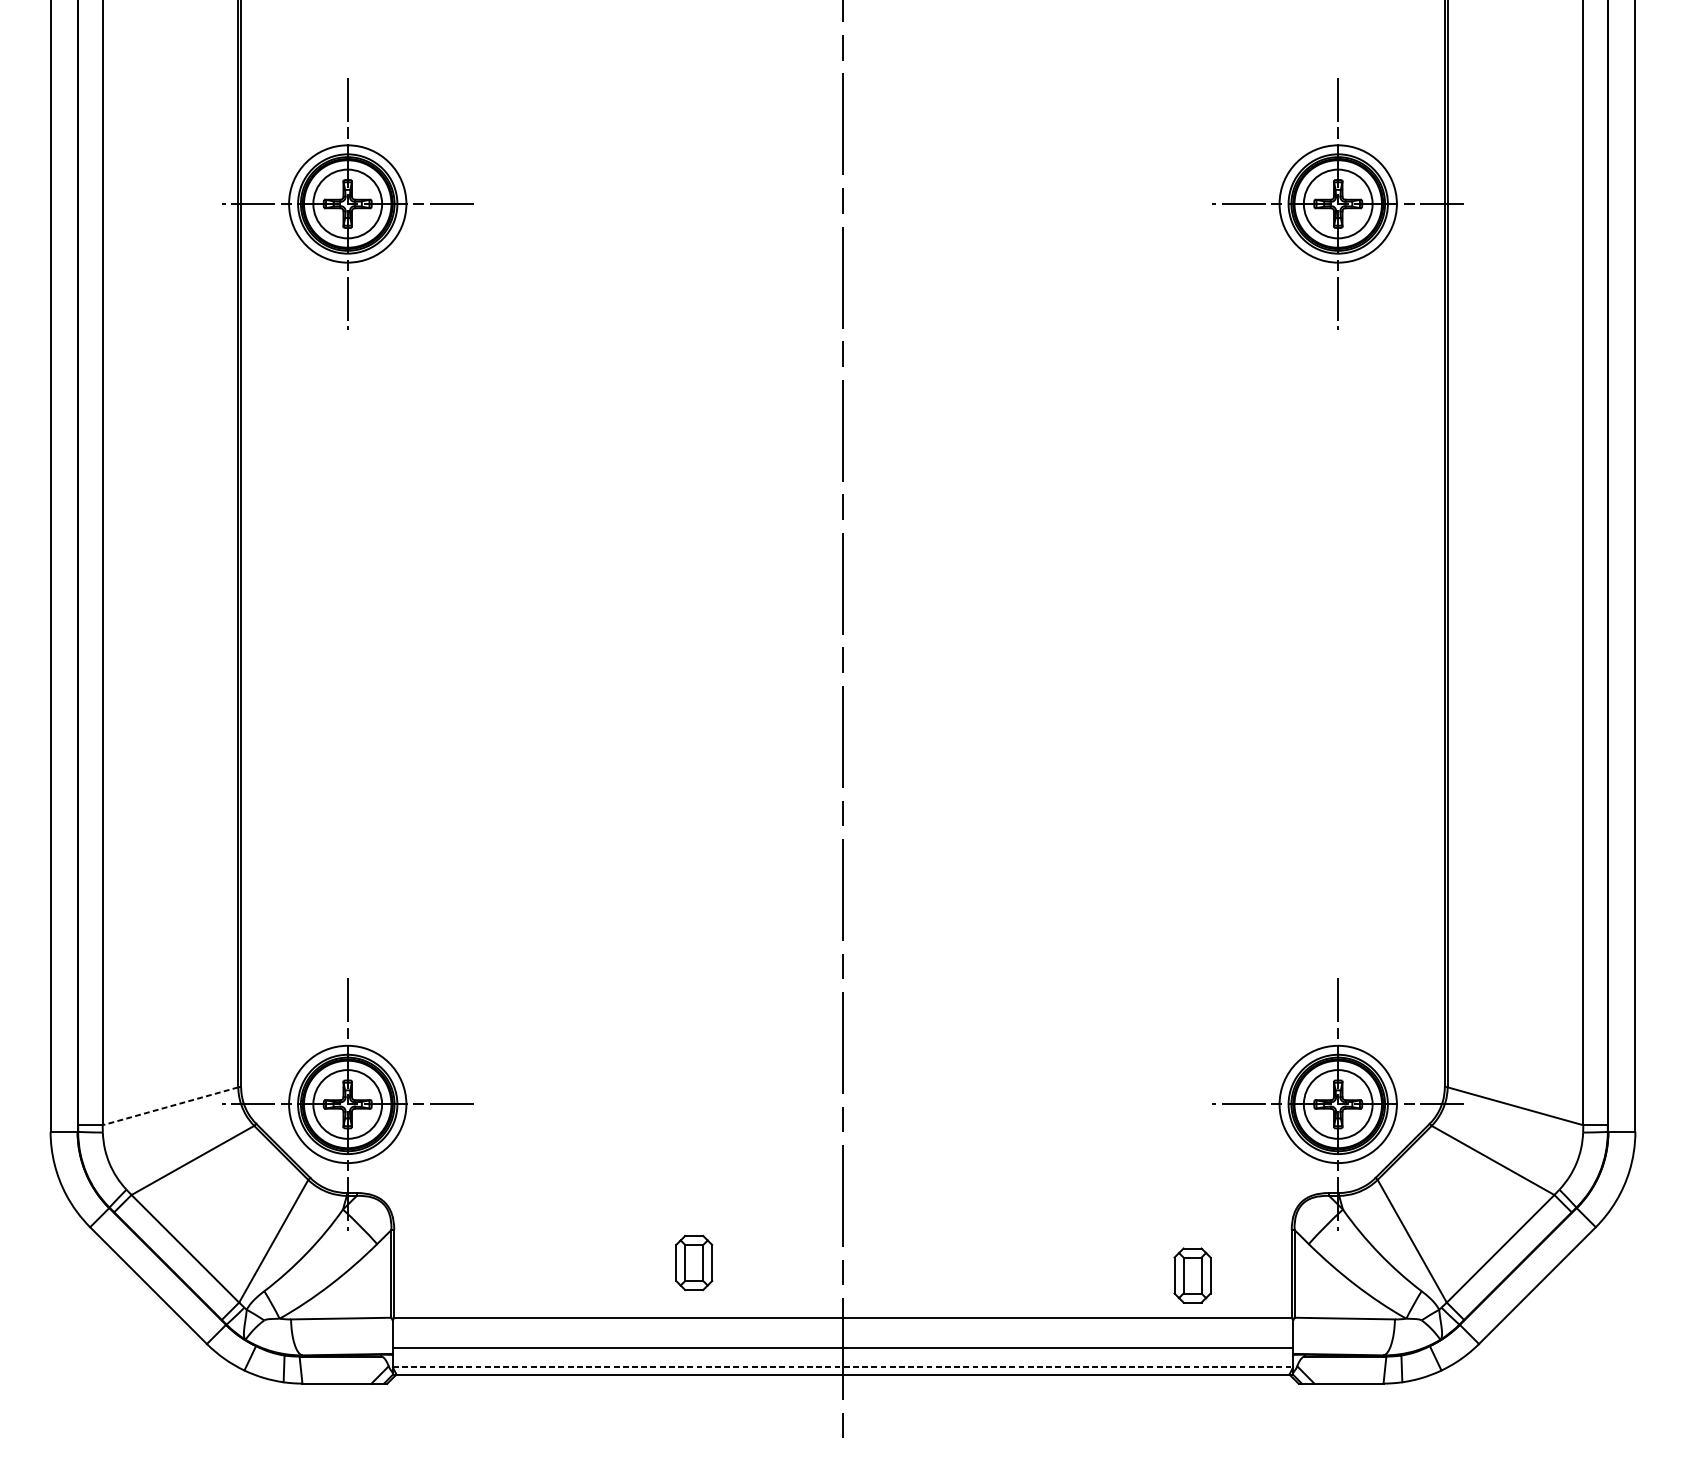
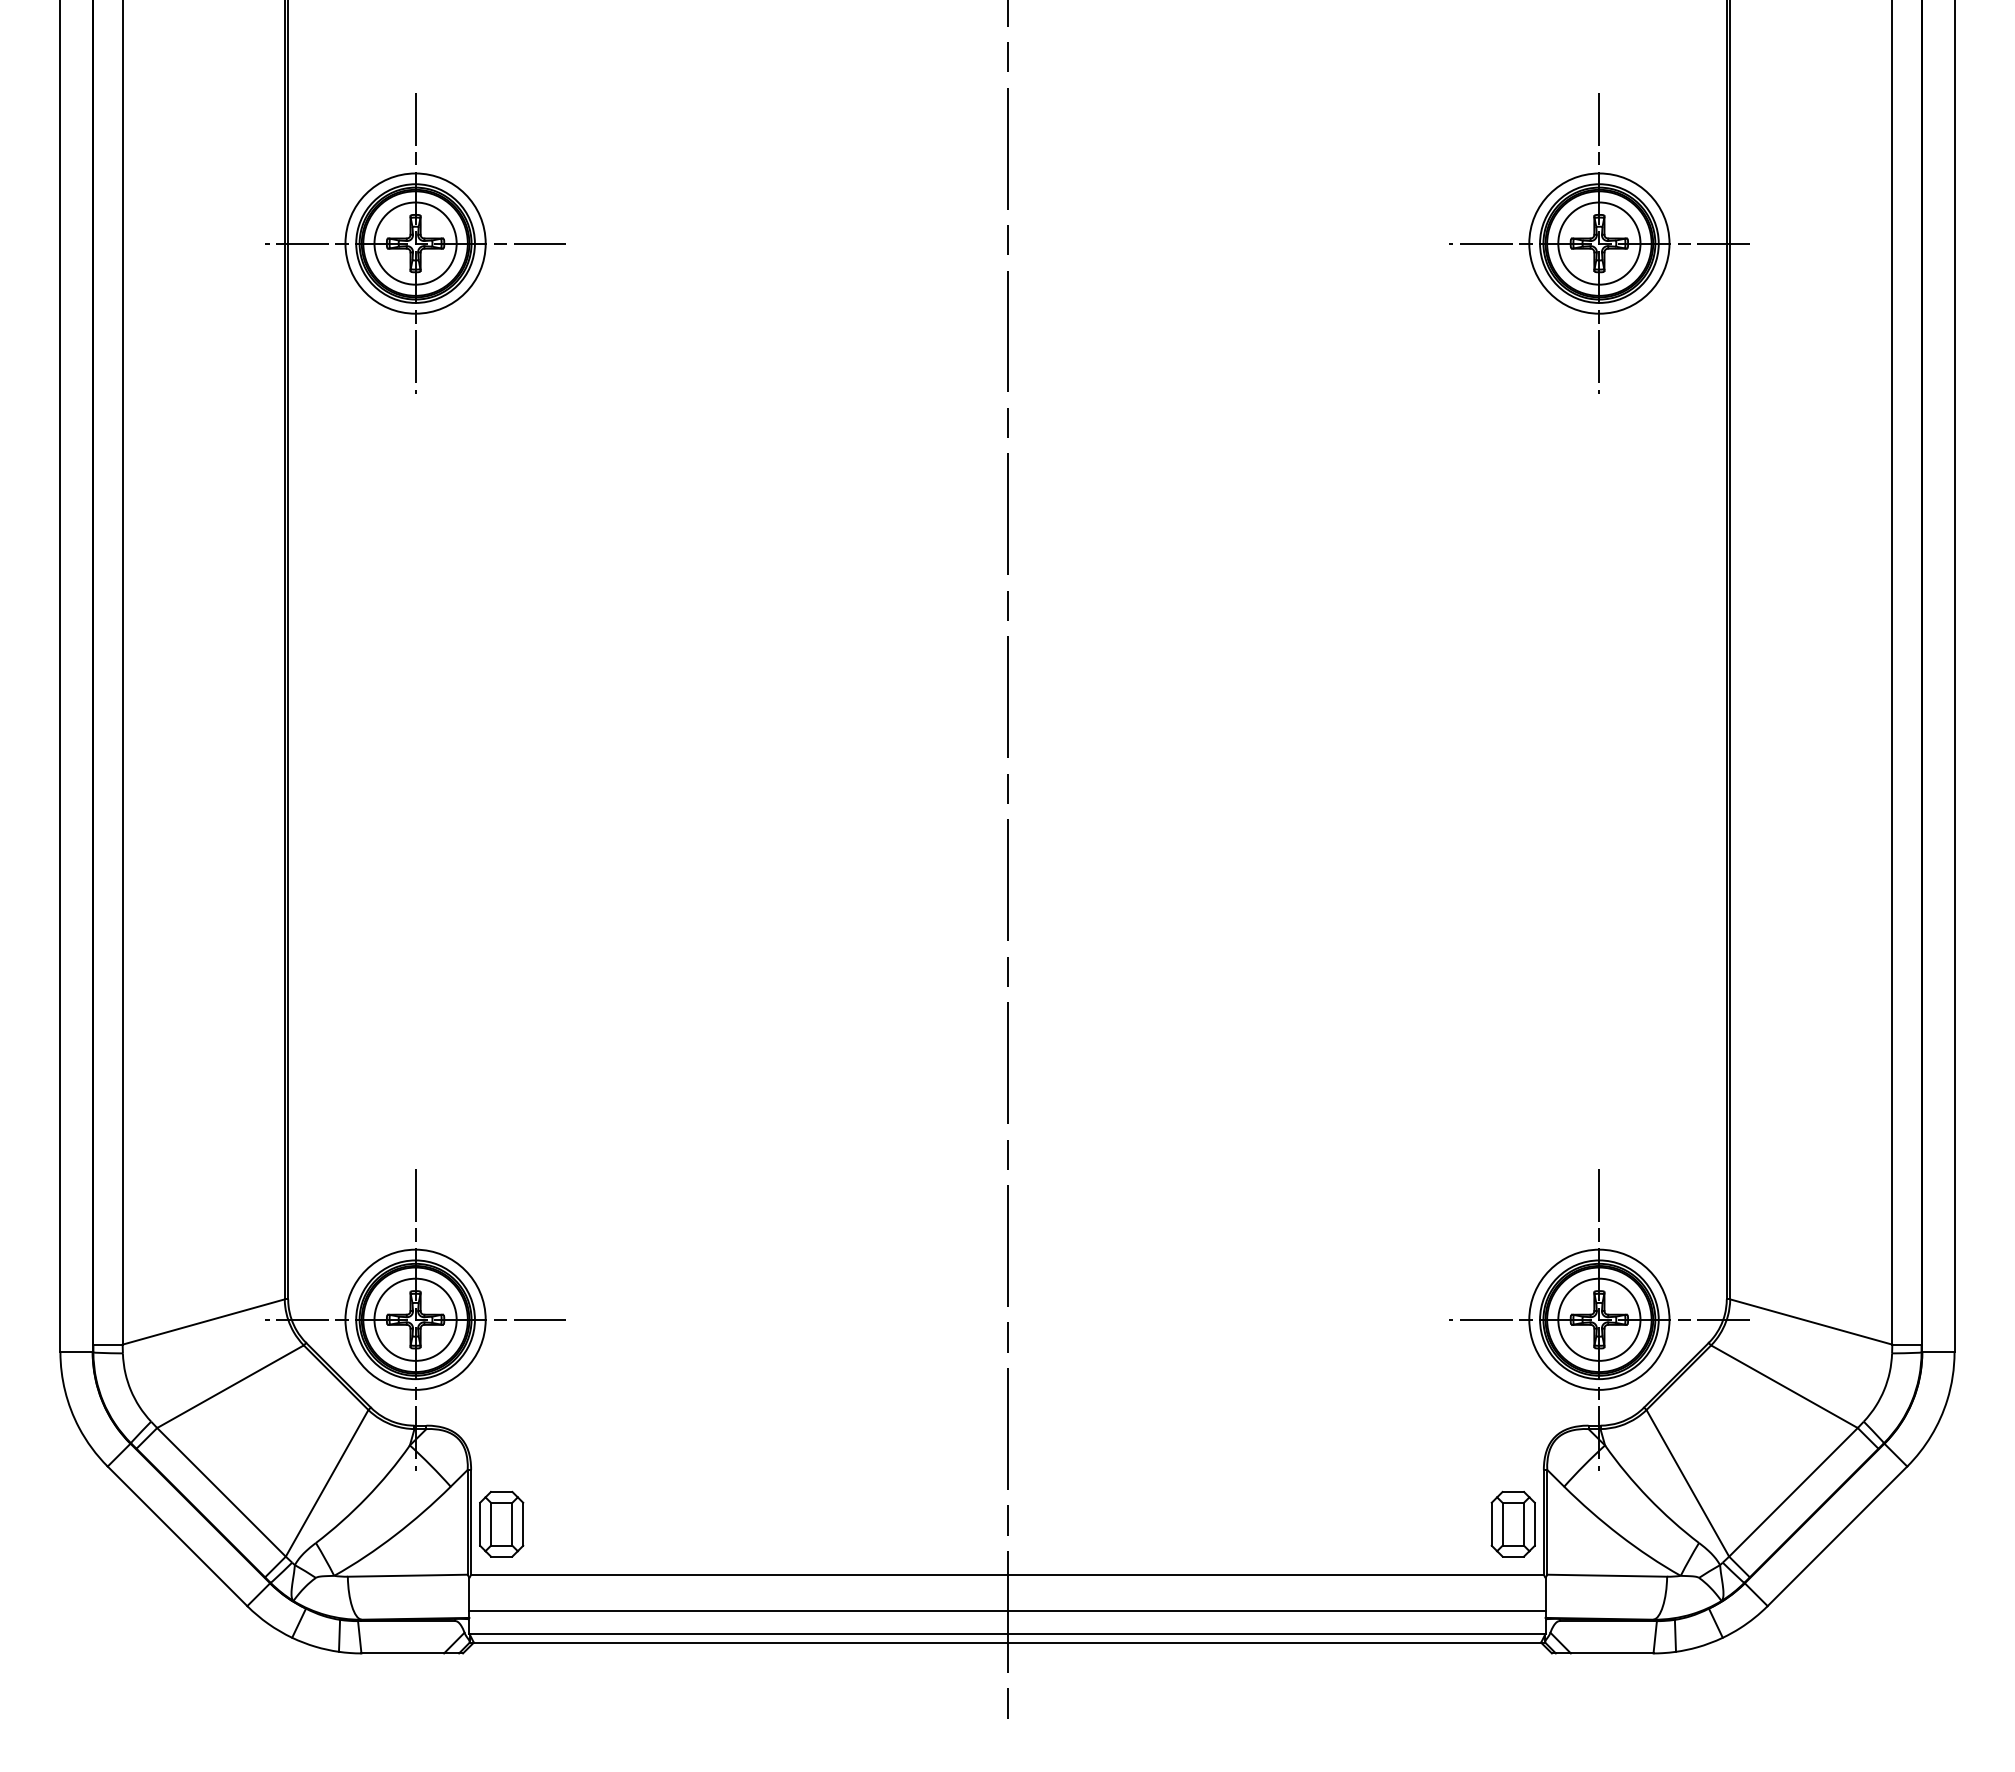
line: (170, 1106) -> (203, 1322), dashed -> solid
part: (694, 1262) -> (501, 1523), moved
part: (1191, 1274) -> (1512, 1523), moved
line: (843, 1366) -> (1007, 1633), dashed -> solid

